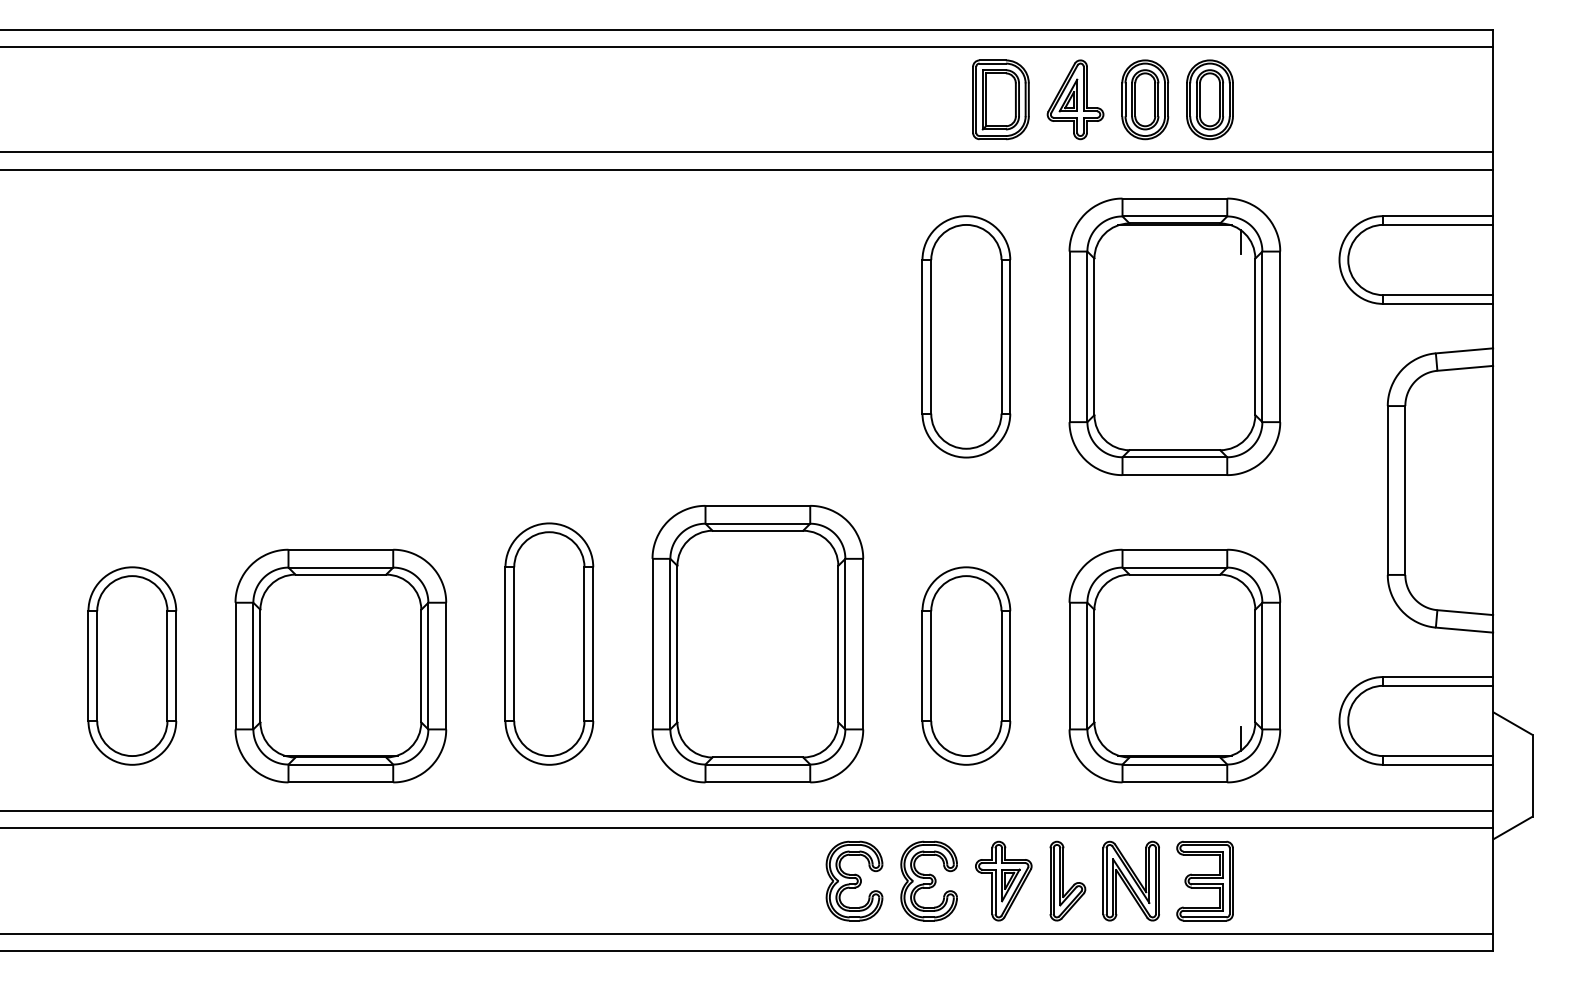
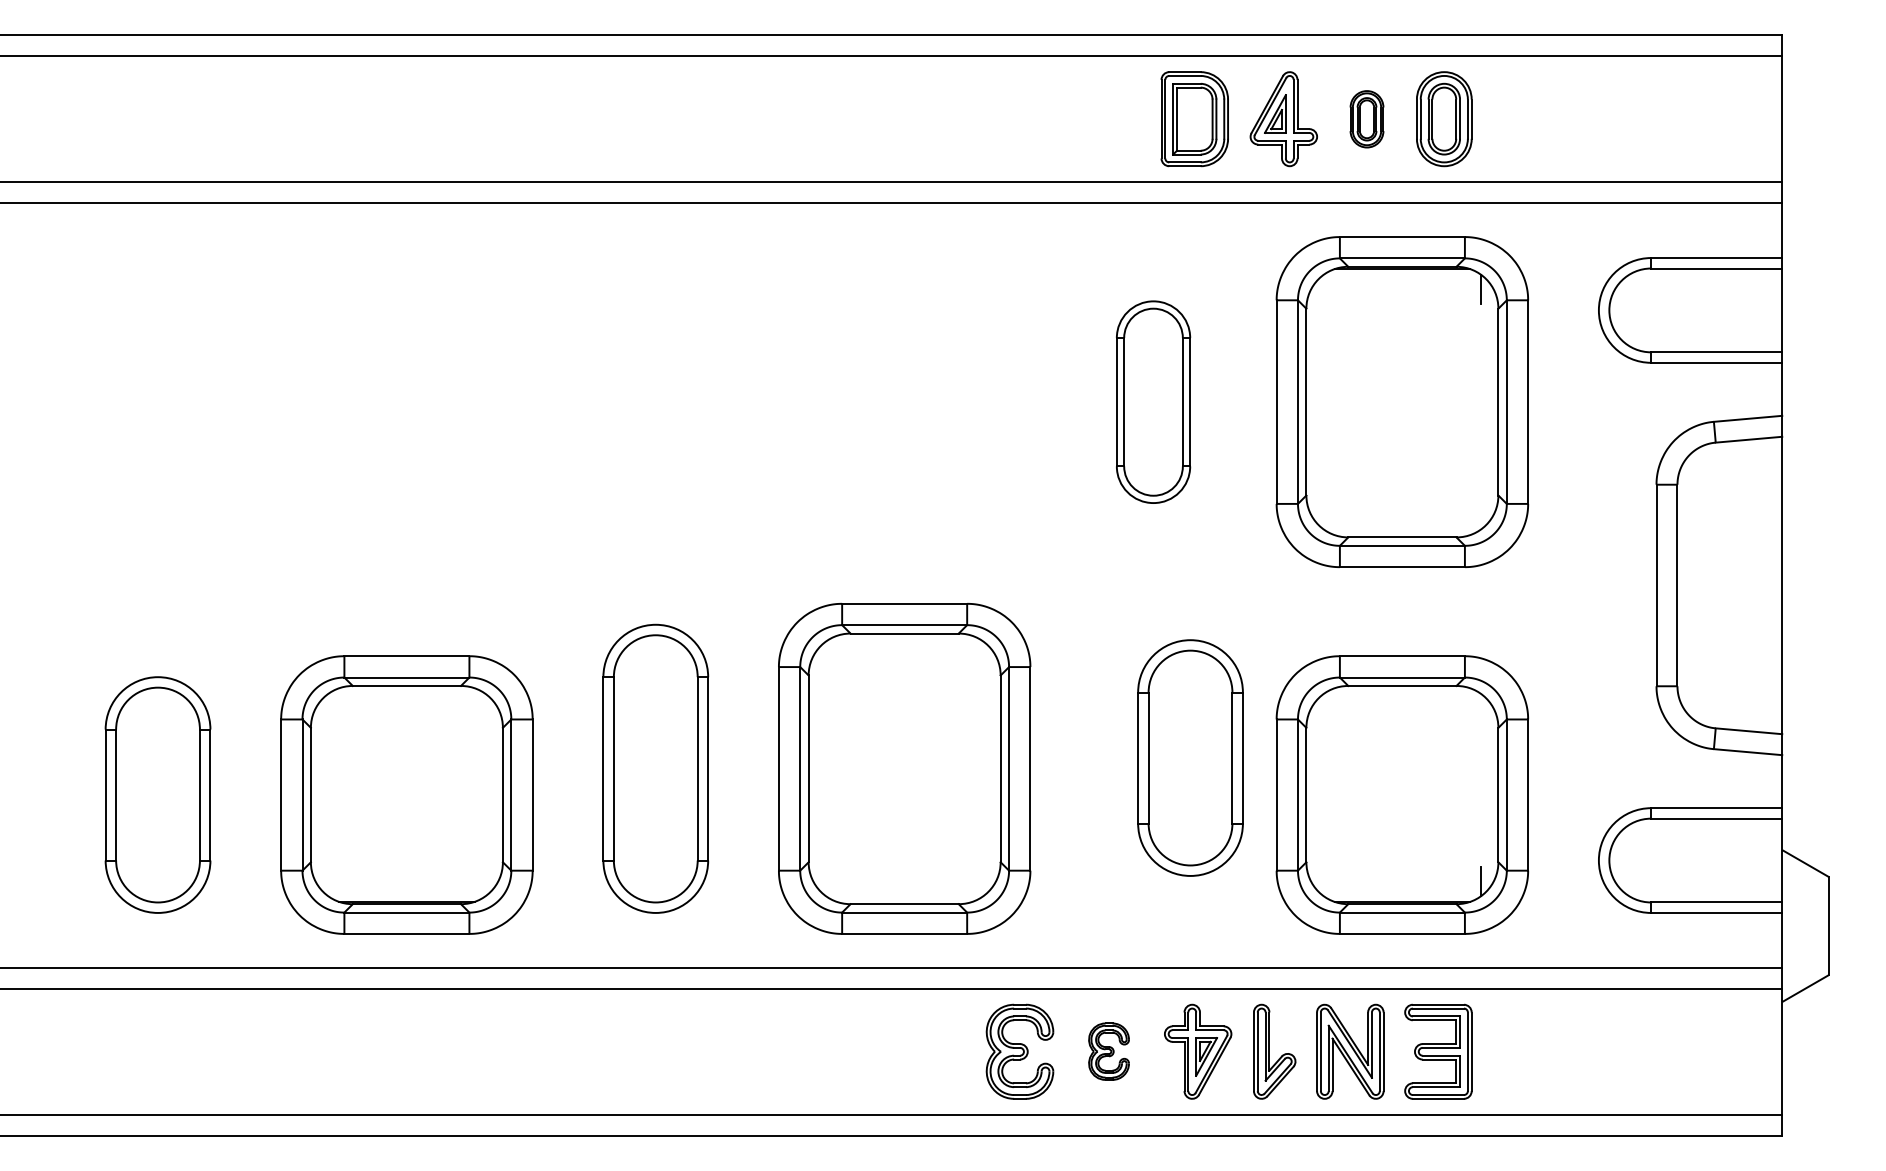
part: (1144, 100) -> (1366, 119), size x0.6
part: (966, 337) -> (1153, 402), size x0.7
part: (966, 665) -> (1190, 757), moved
part: (928, 880) -> (1108, 1051), size x0.6

